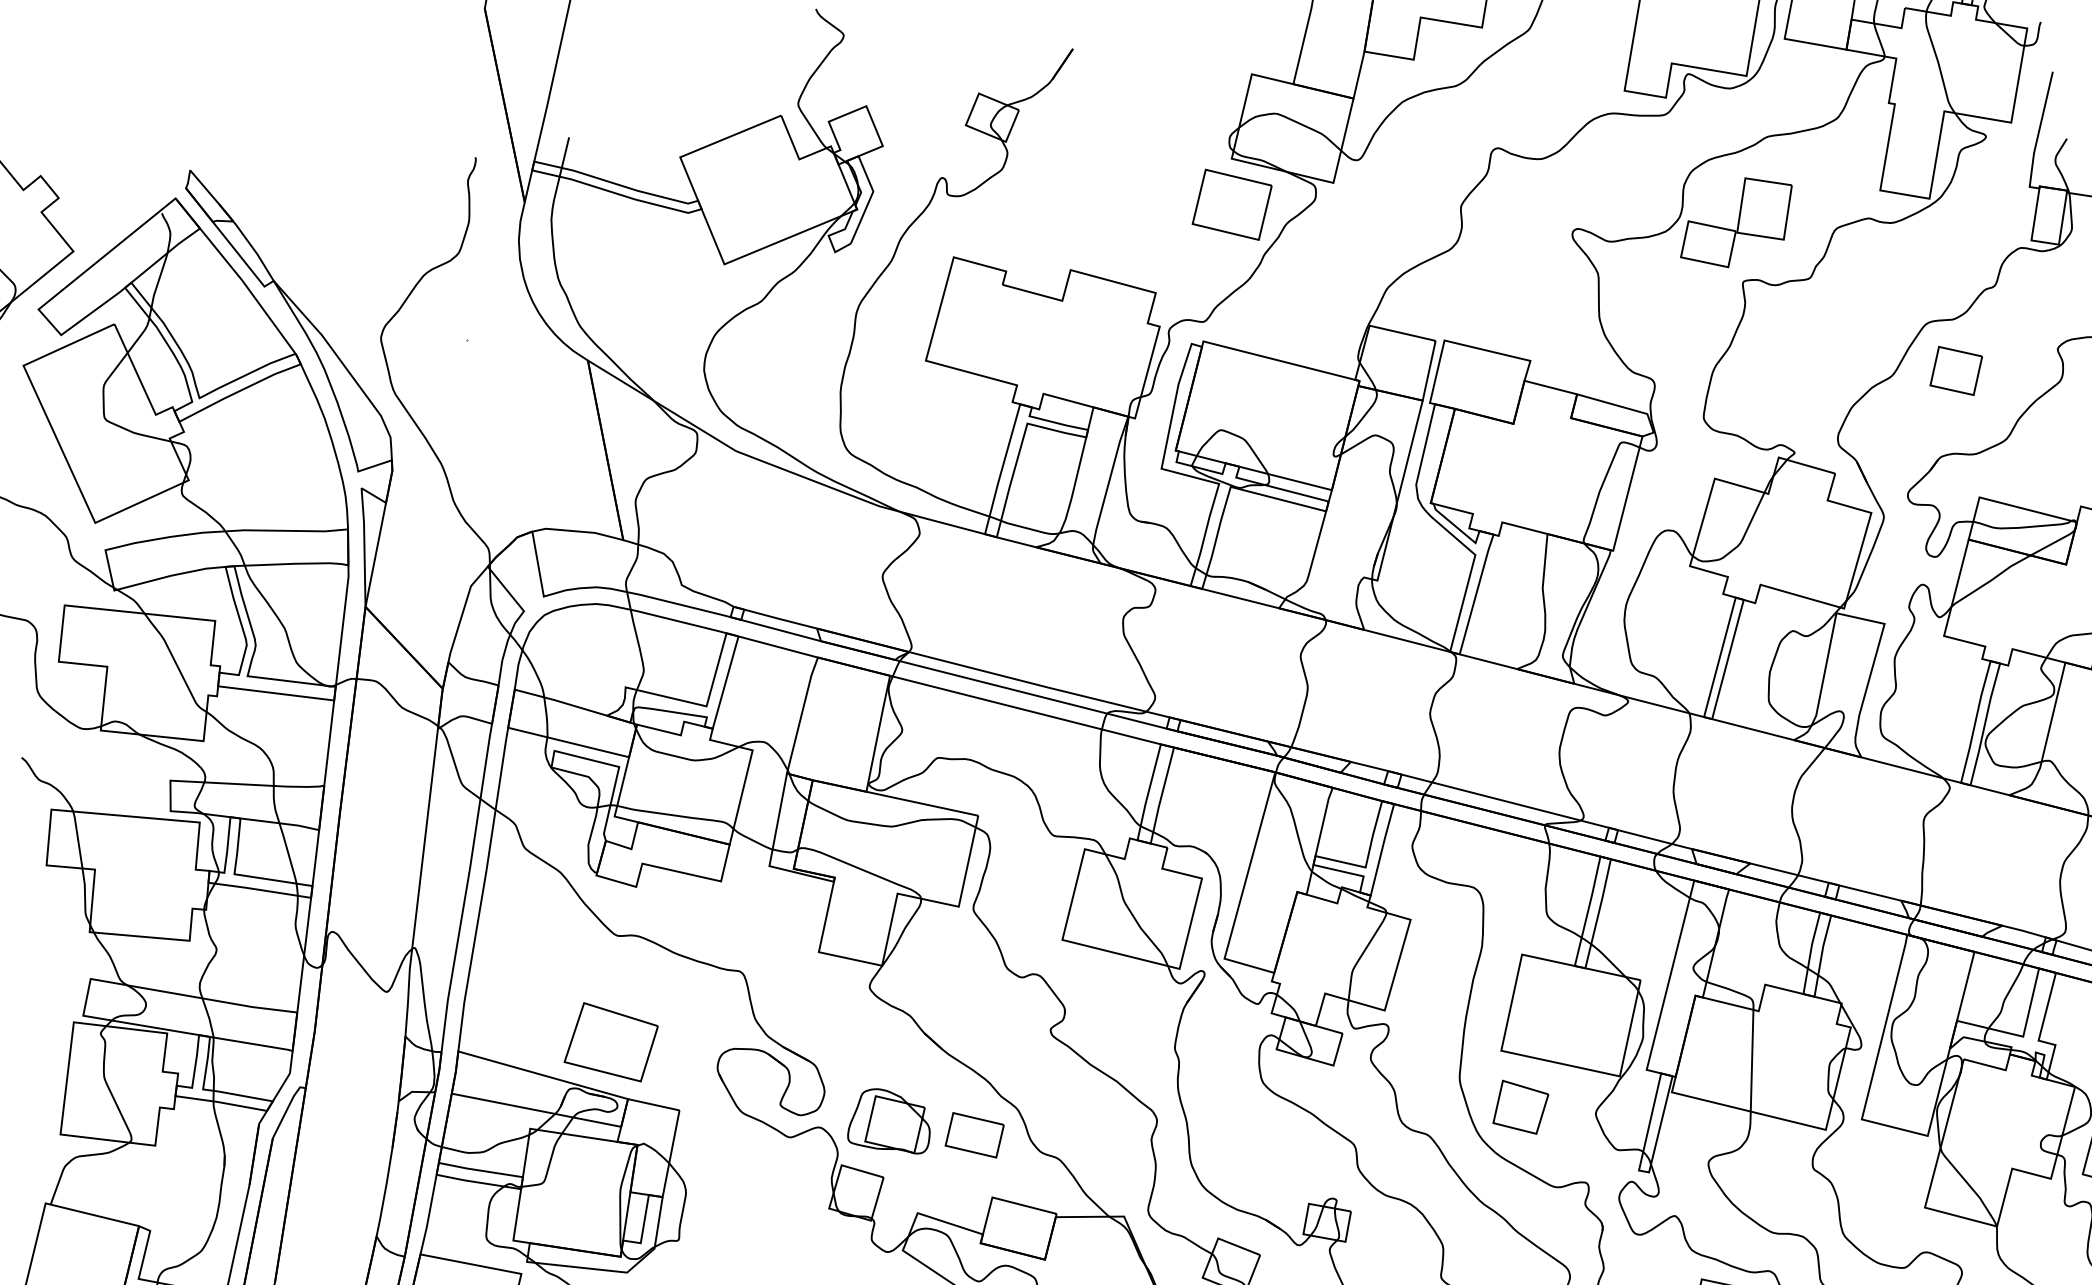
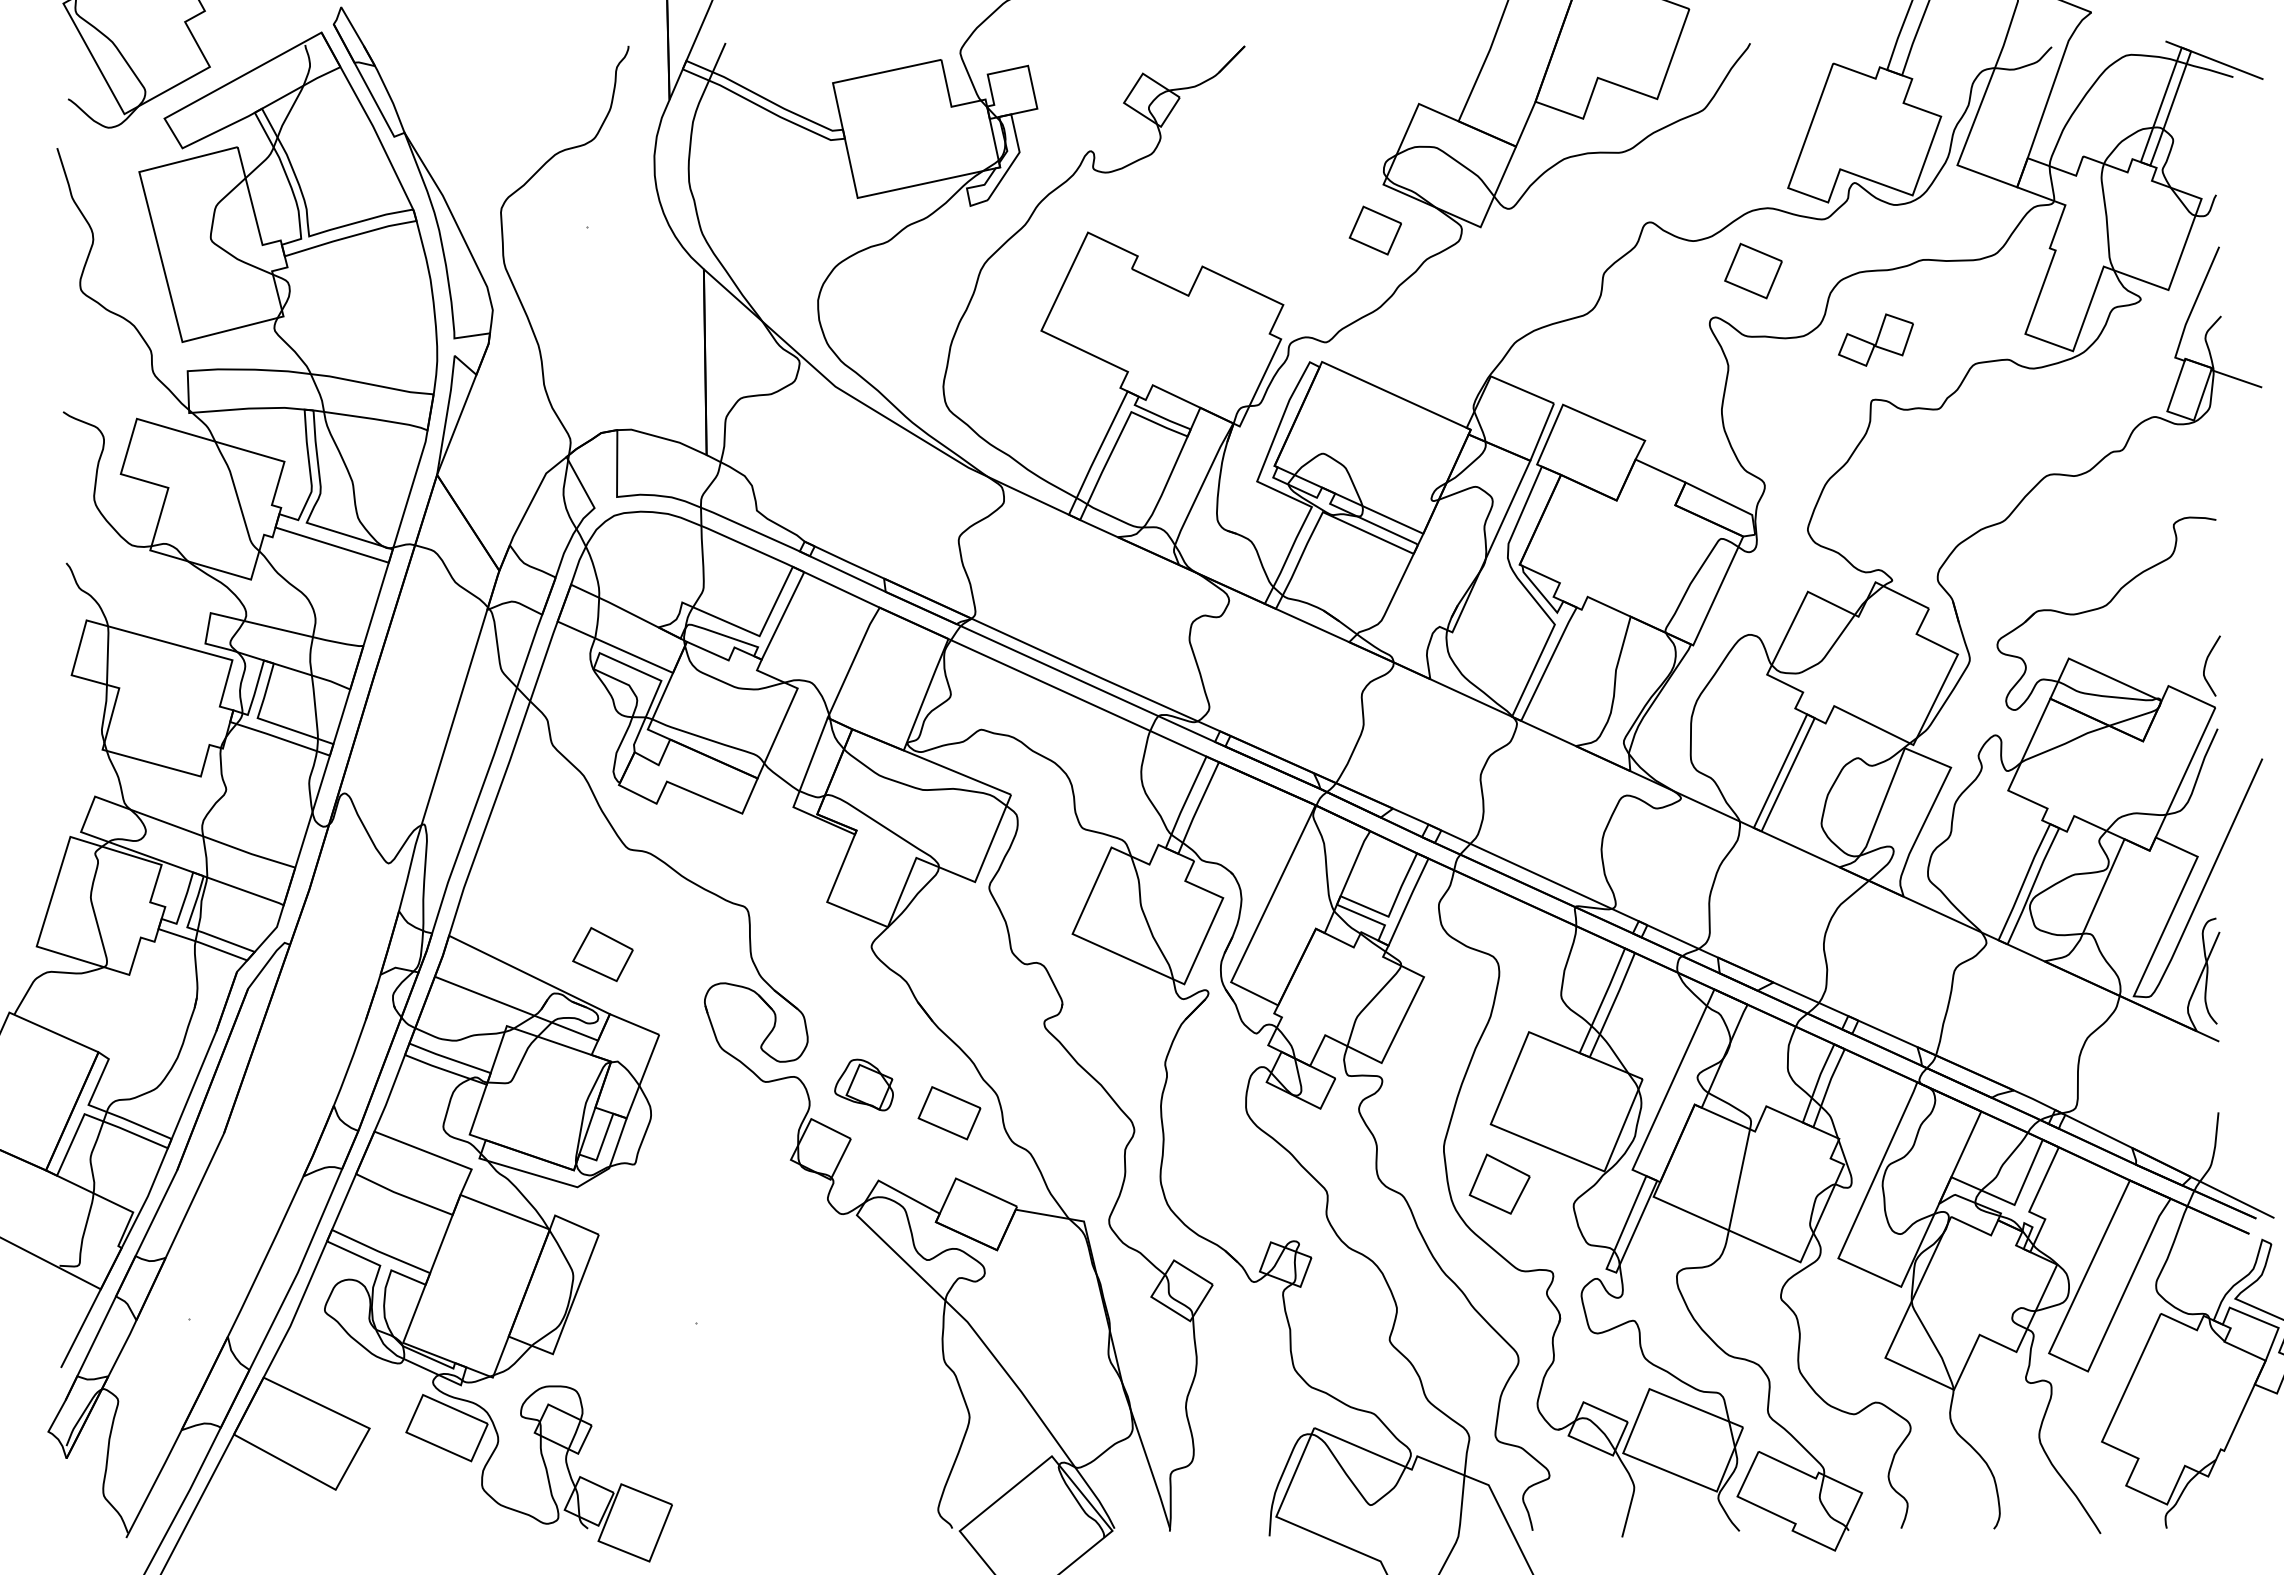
part: (1232, 204) -> (1375, 230), size x0.6
part: (1735, 222) -> (1875, 339), size x0.6
part: (1956, 370) -> (1753, 270), moved
part: (610, 1042) -> (602, 954), size x0.6
part: (886, 1122) -> (863, 1084), size x0.7

